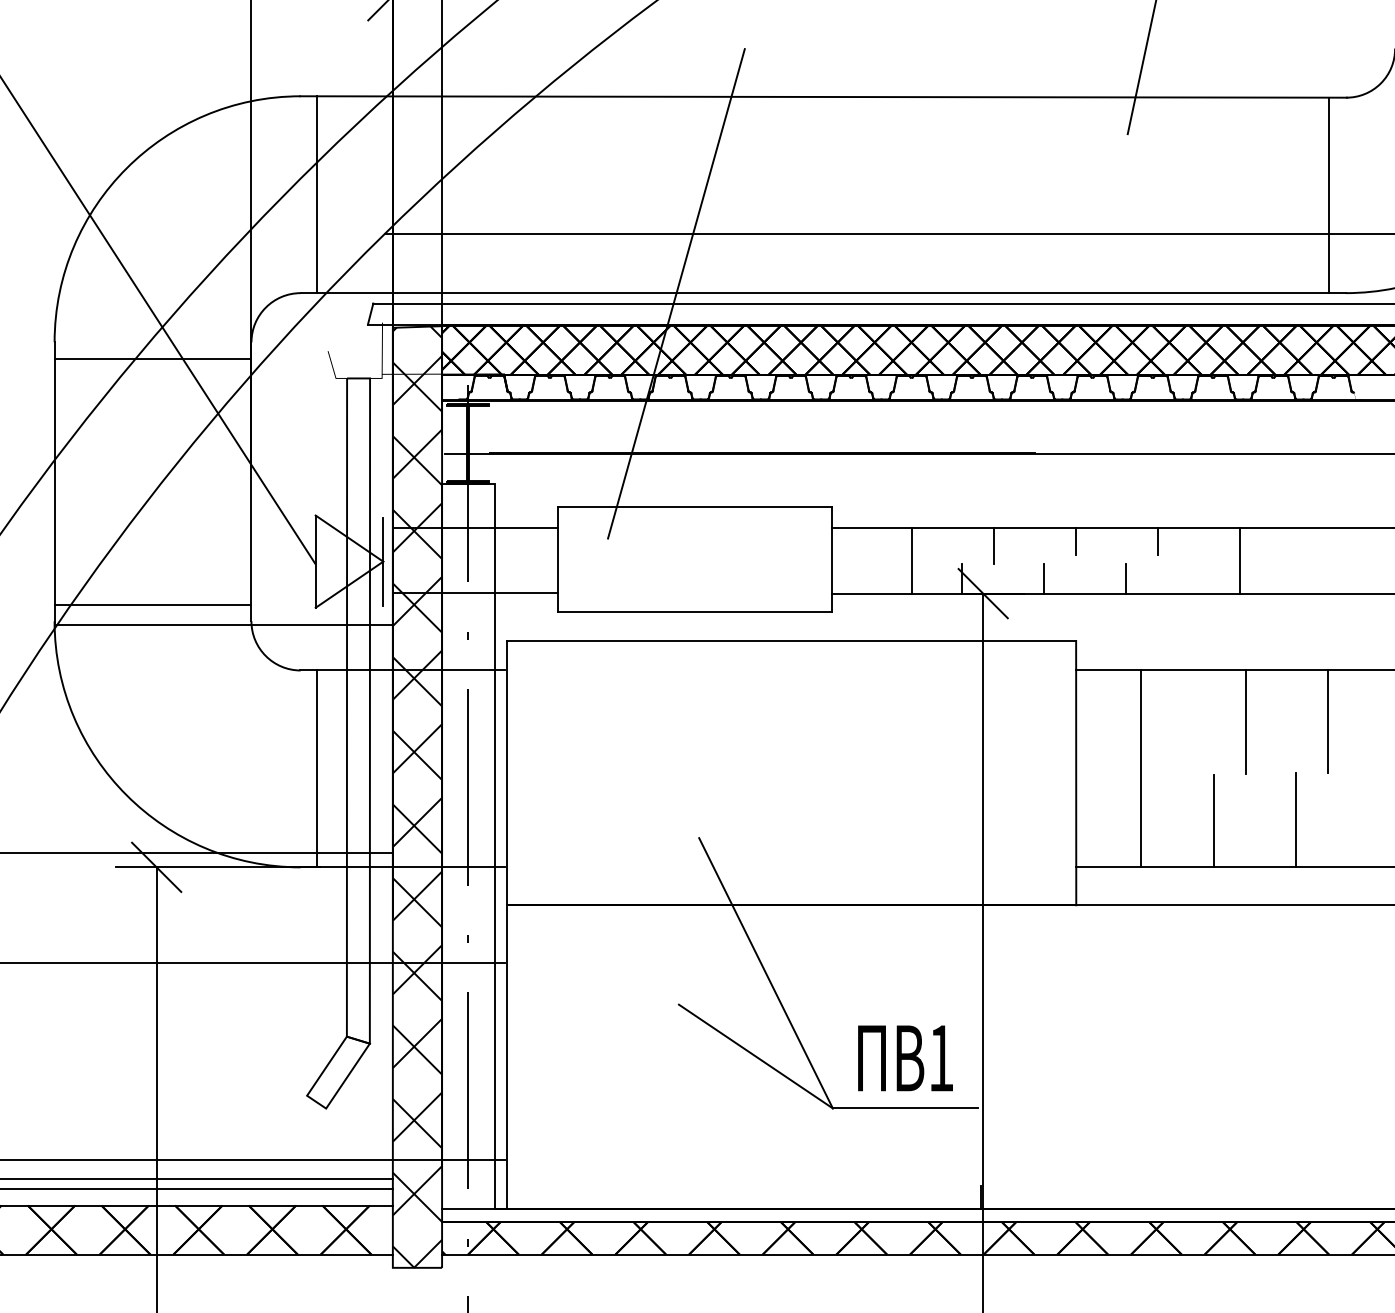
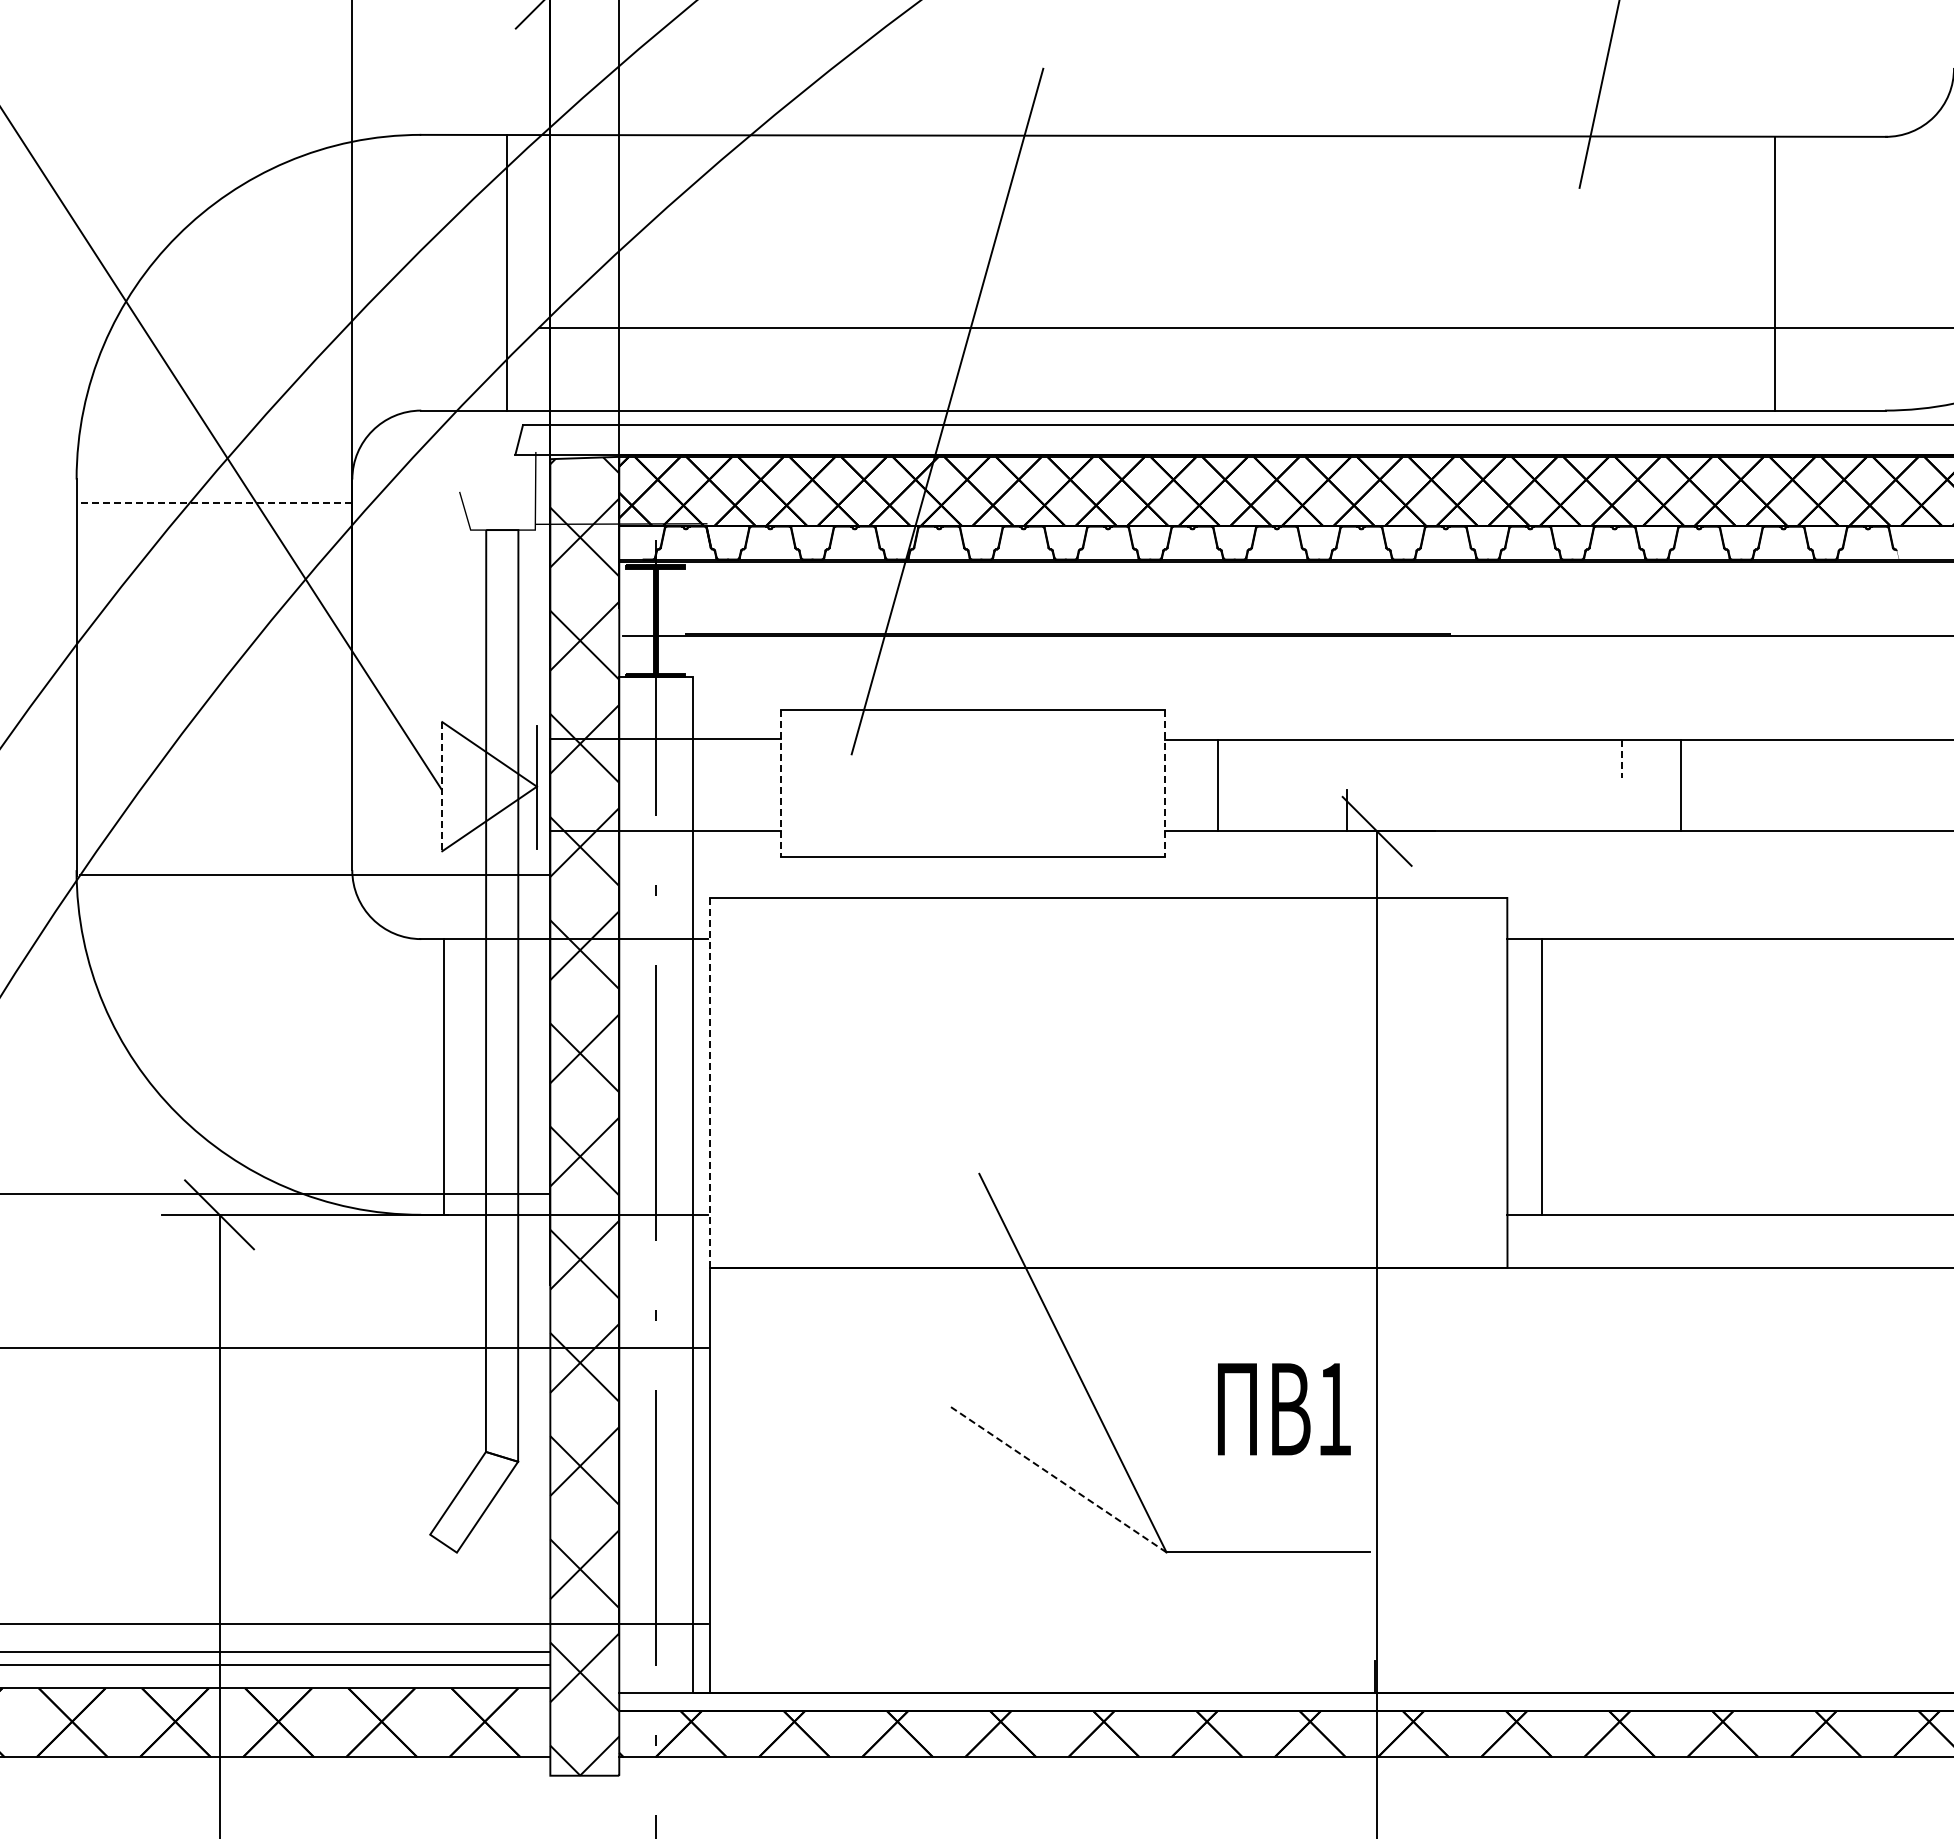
line: (317, 194) -> (507, 272), moved
line: (1329, 195) -> (1774, 273), moved
line: (153, 358) -> (214, 502), solid -> dashed
line: (1075, 541) -> (1506, 758), removed
line: (1157, 542) -> (1621, 759), solid -> dashed
line: (993, 545) -> (1391, 764), removed
line: (557, 559) -> (781, 783), solid -> dashed
line: (832, 559) -> (1165, 783), solid -> dashed
line: (912, 560) -> (1218, 785), moved
line: (1239, 560) -> (1680, 785), moved
line: (315, 561) -> (442, 786), solid -> dashed
line: (1044, 578) -> (1462, 810), removed
line: (1125, 578) -> (1576, 810), removed
line: (153, 605) -> (214, 847), removed
line: (1328, 721) -> (1860, 1010), removed
line: (1246, 722) -> (1745, 1011), removed
line: (1141, 768) -> (1542, 1076), moved
line: (506, 772) -> (709, 1082), solid -> dashed
line: (1296, 819) -> (1815, 1147), removed
line: (1214, 820) -> (1700, 1149), removed
line: (755, 1056) -> (1058, 1479), solid -> dashed
text: (905, 1058) -> (1284, 1409), moved

